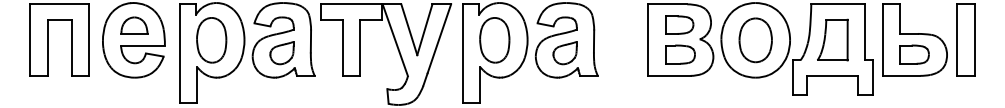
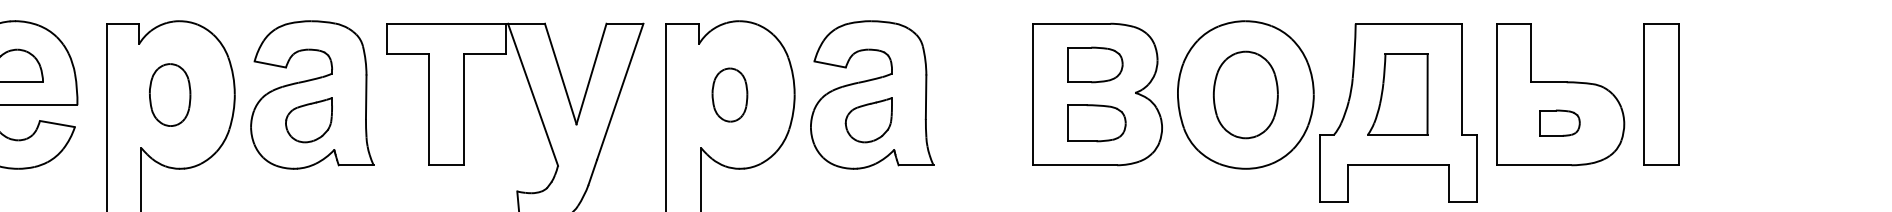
part: (211, 40) -> (169, 95), size x0.7
part: (494, 40) -> (729, 95), size x0.6
part: (914, 54) -> (1559, 122), size x0.7

